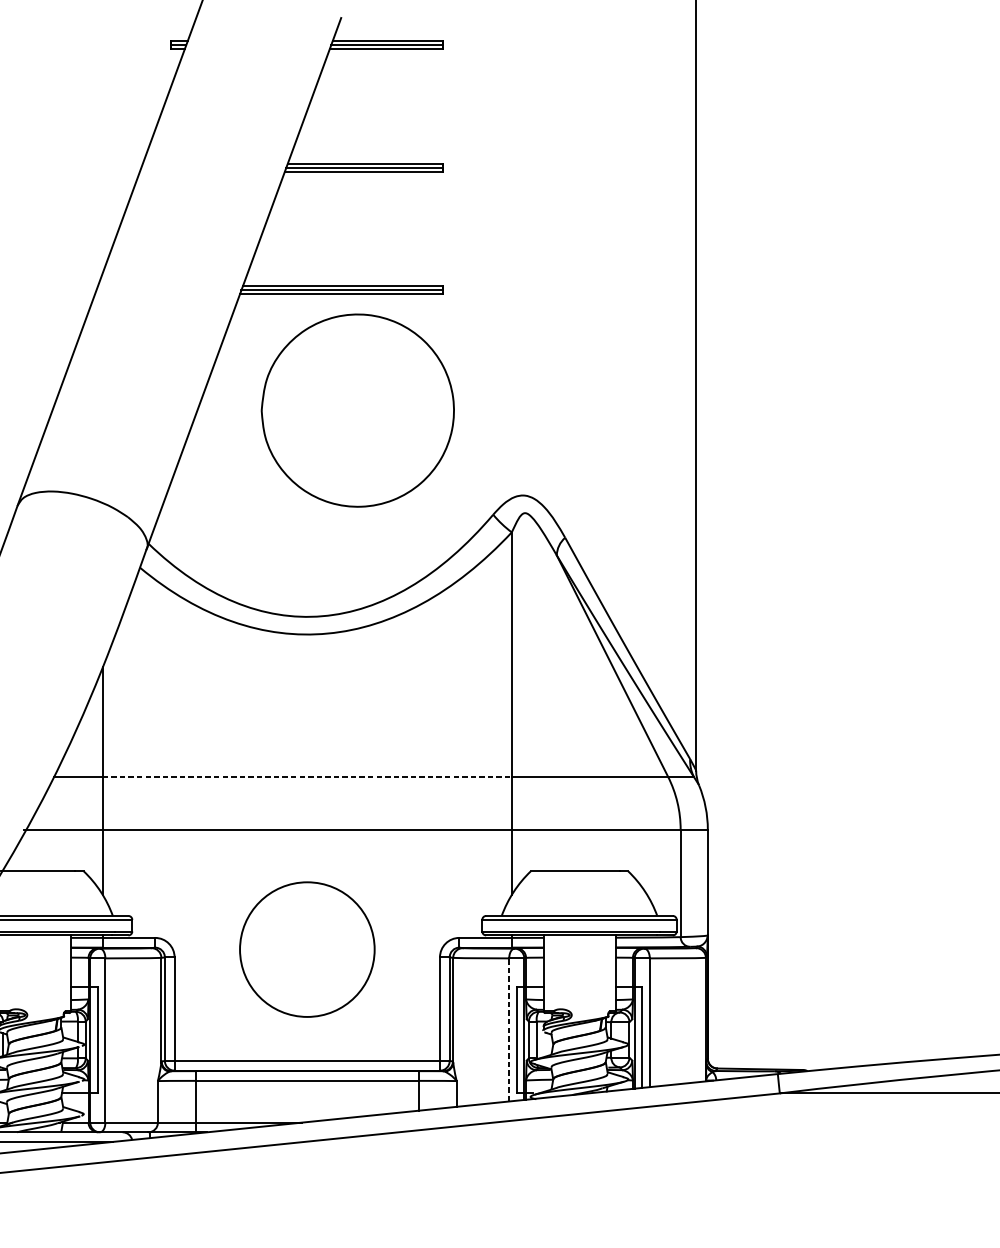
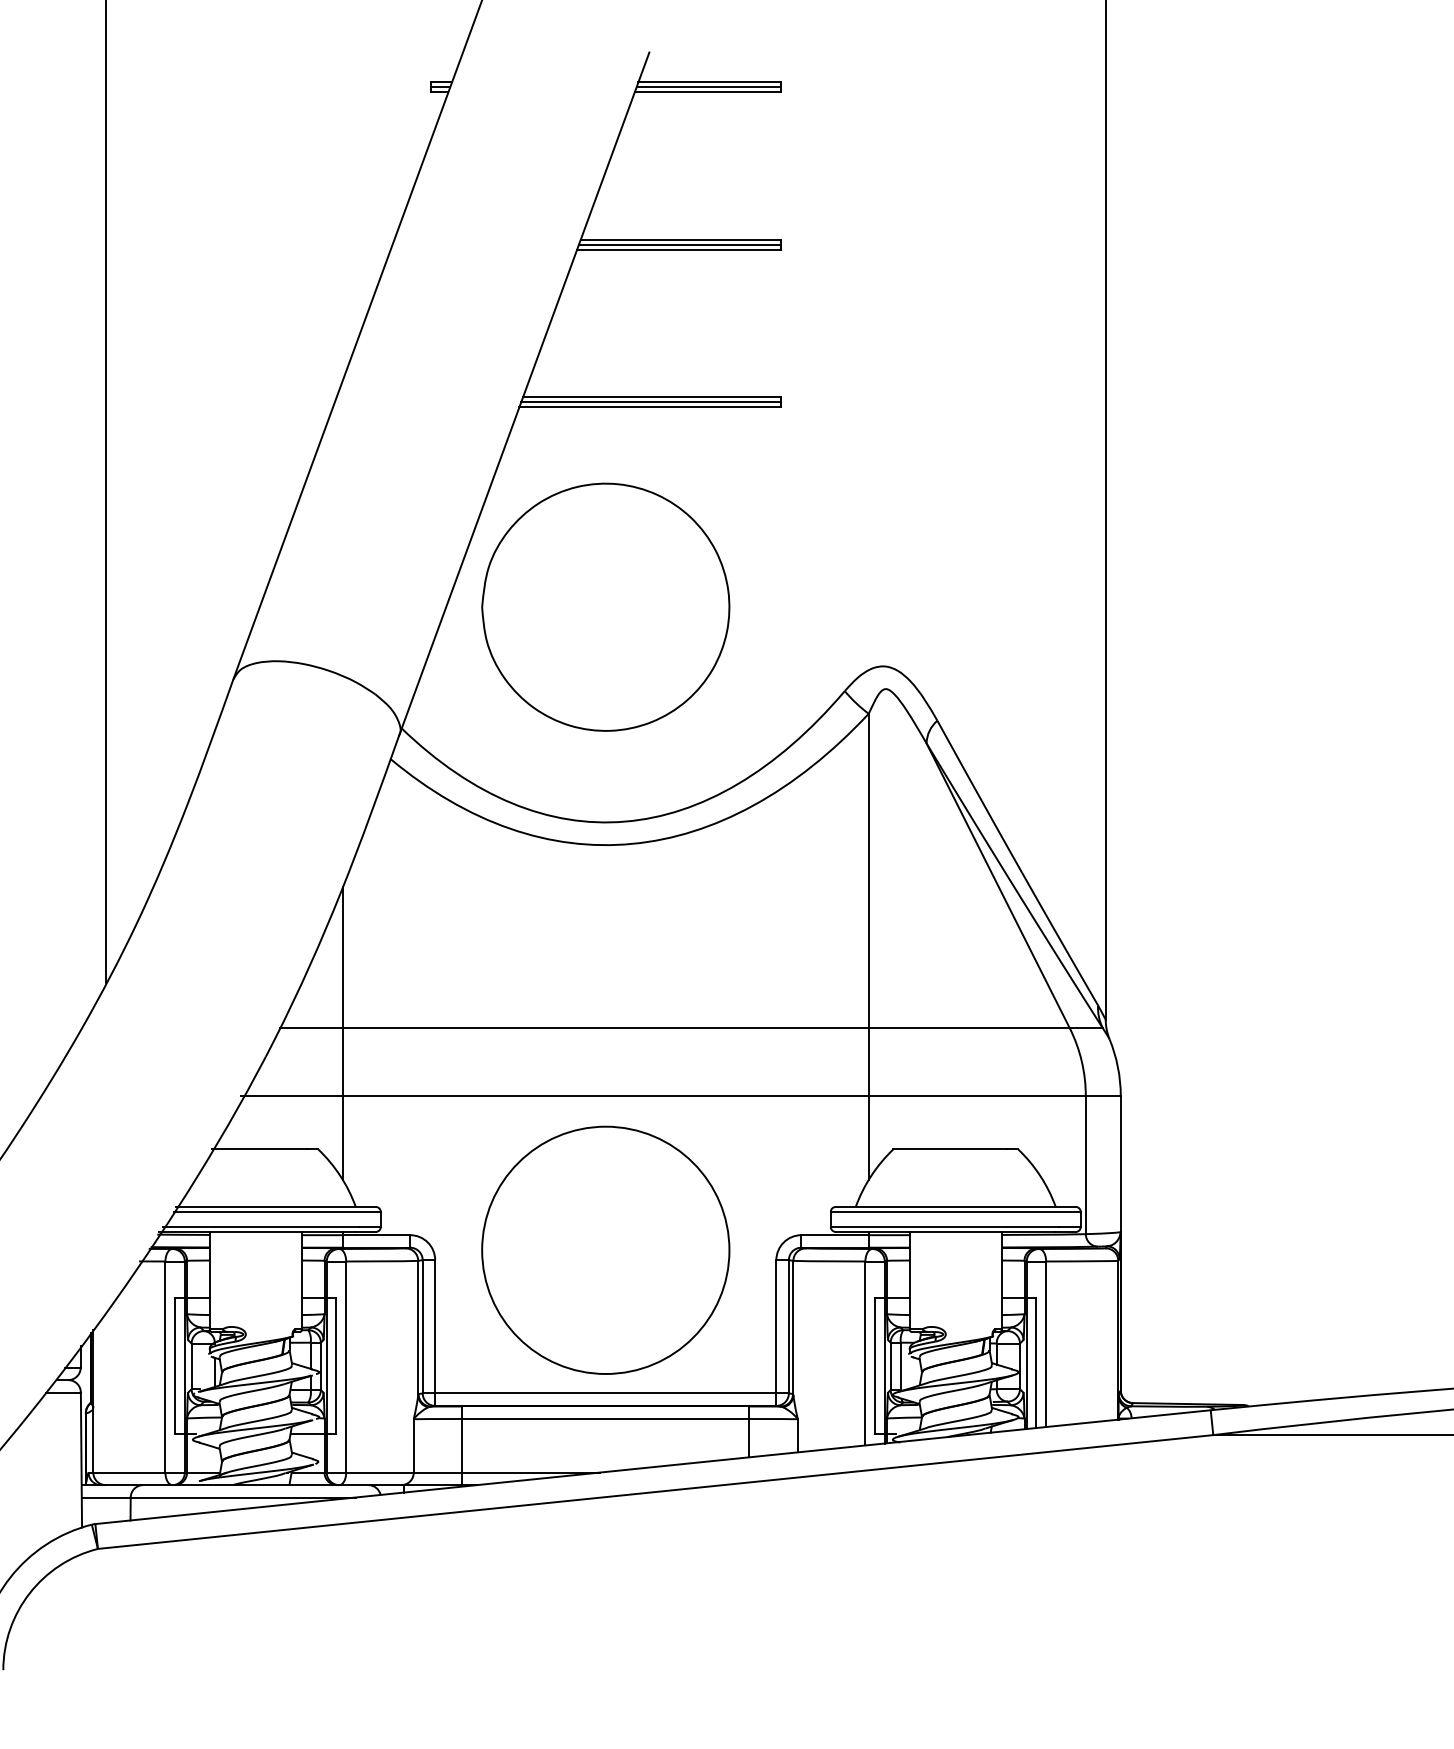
part: (357, 410) -> (605, 606), moved
line: (307, 777) -> (605, 1028), dashed -> solid
circle: (307, 949) -> (605, 1249), size x1.43
line: (509, 1029) -> (865, 1353), dashed -> solid

